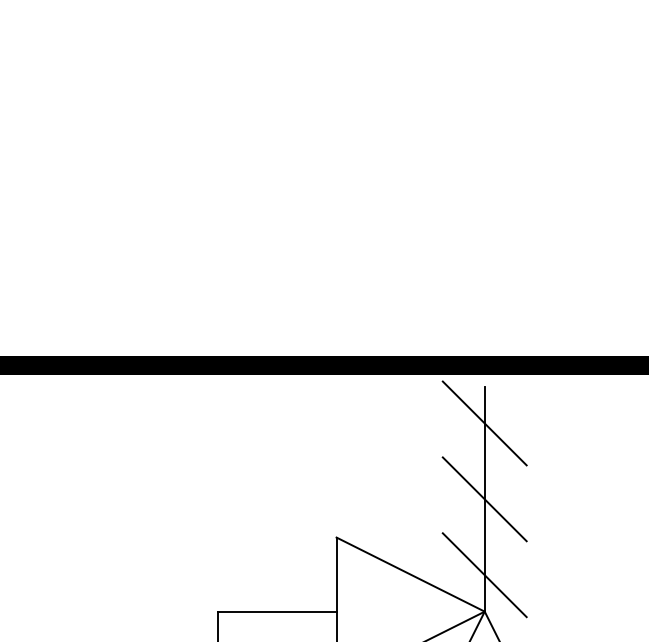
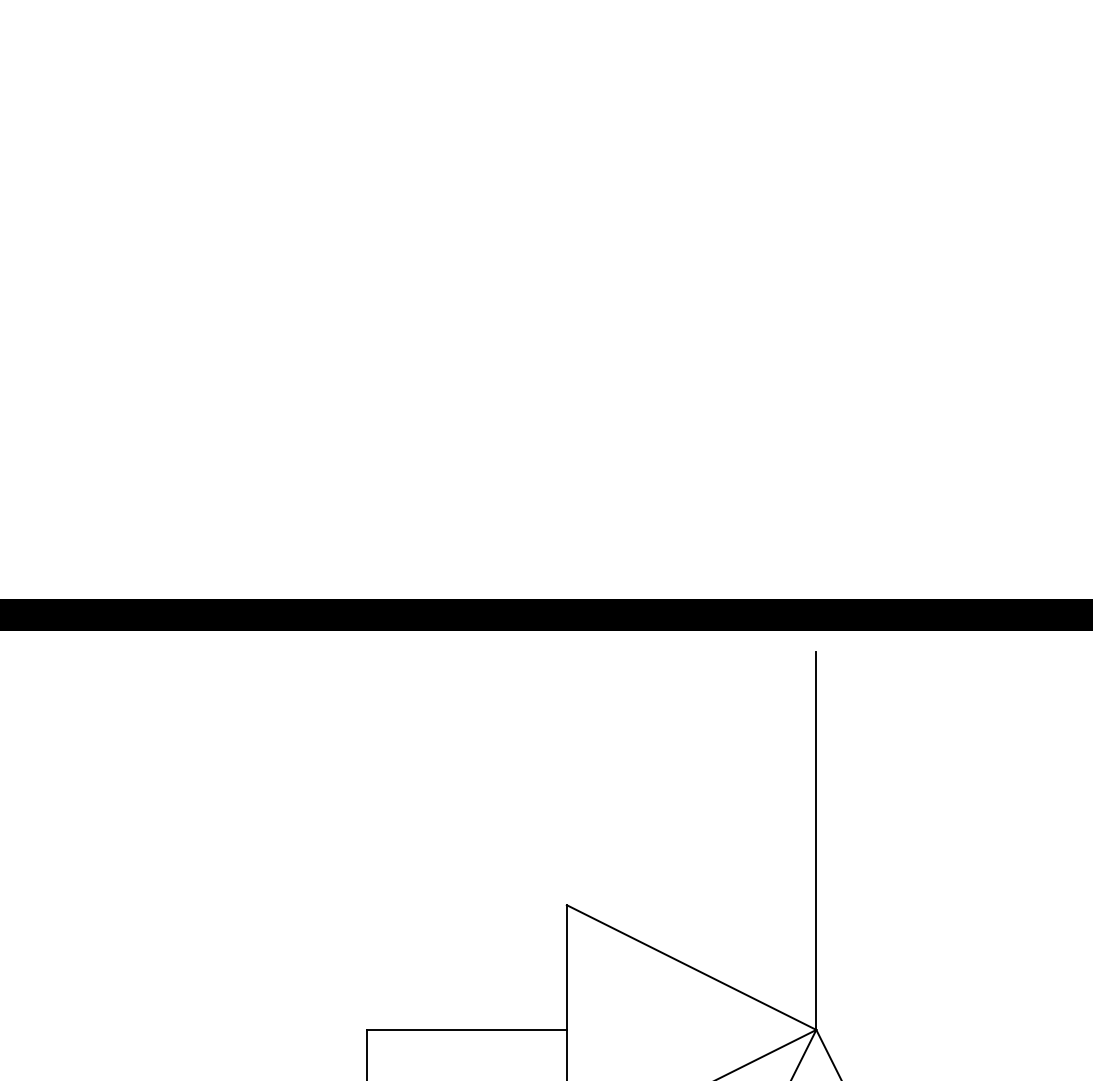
line: (484, 423) -> (815, 713), removed
line: (484, 499) -> (815, 841), removed
line: (484, 575) -> (815, 969), removed

